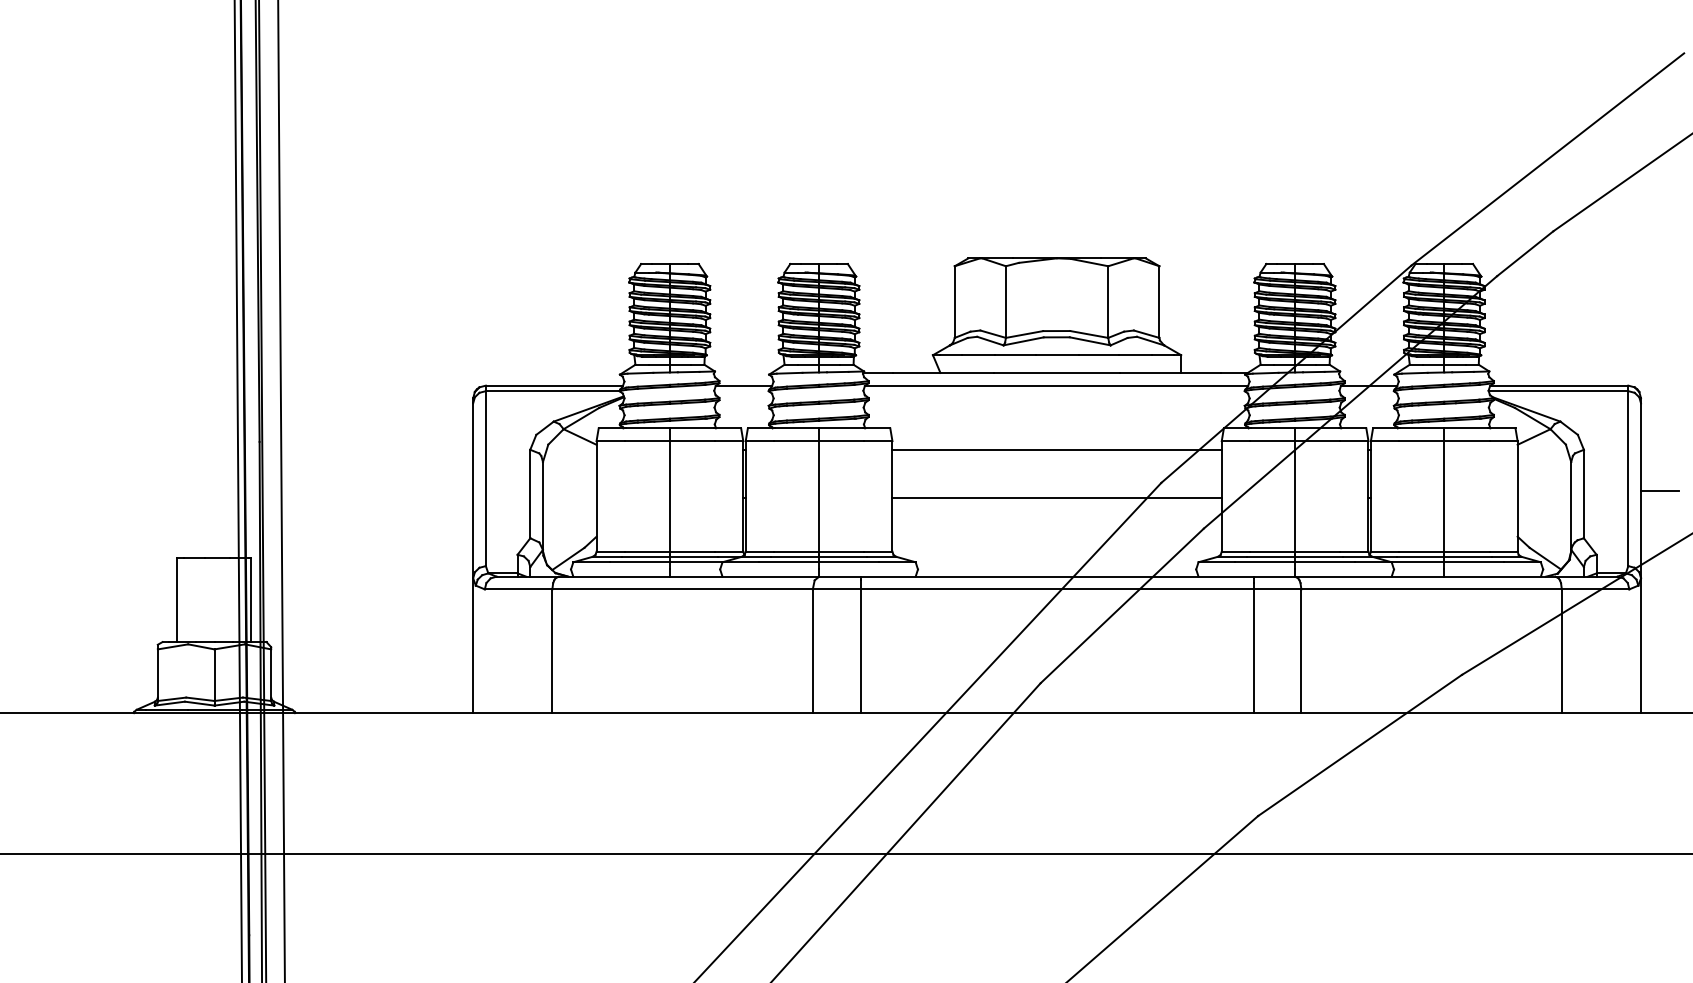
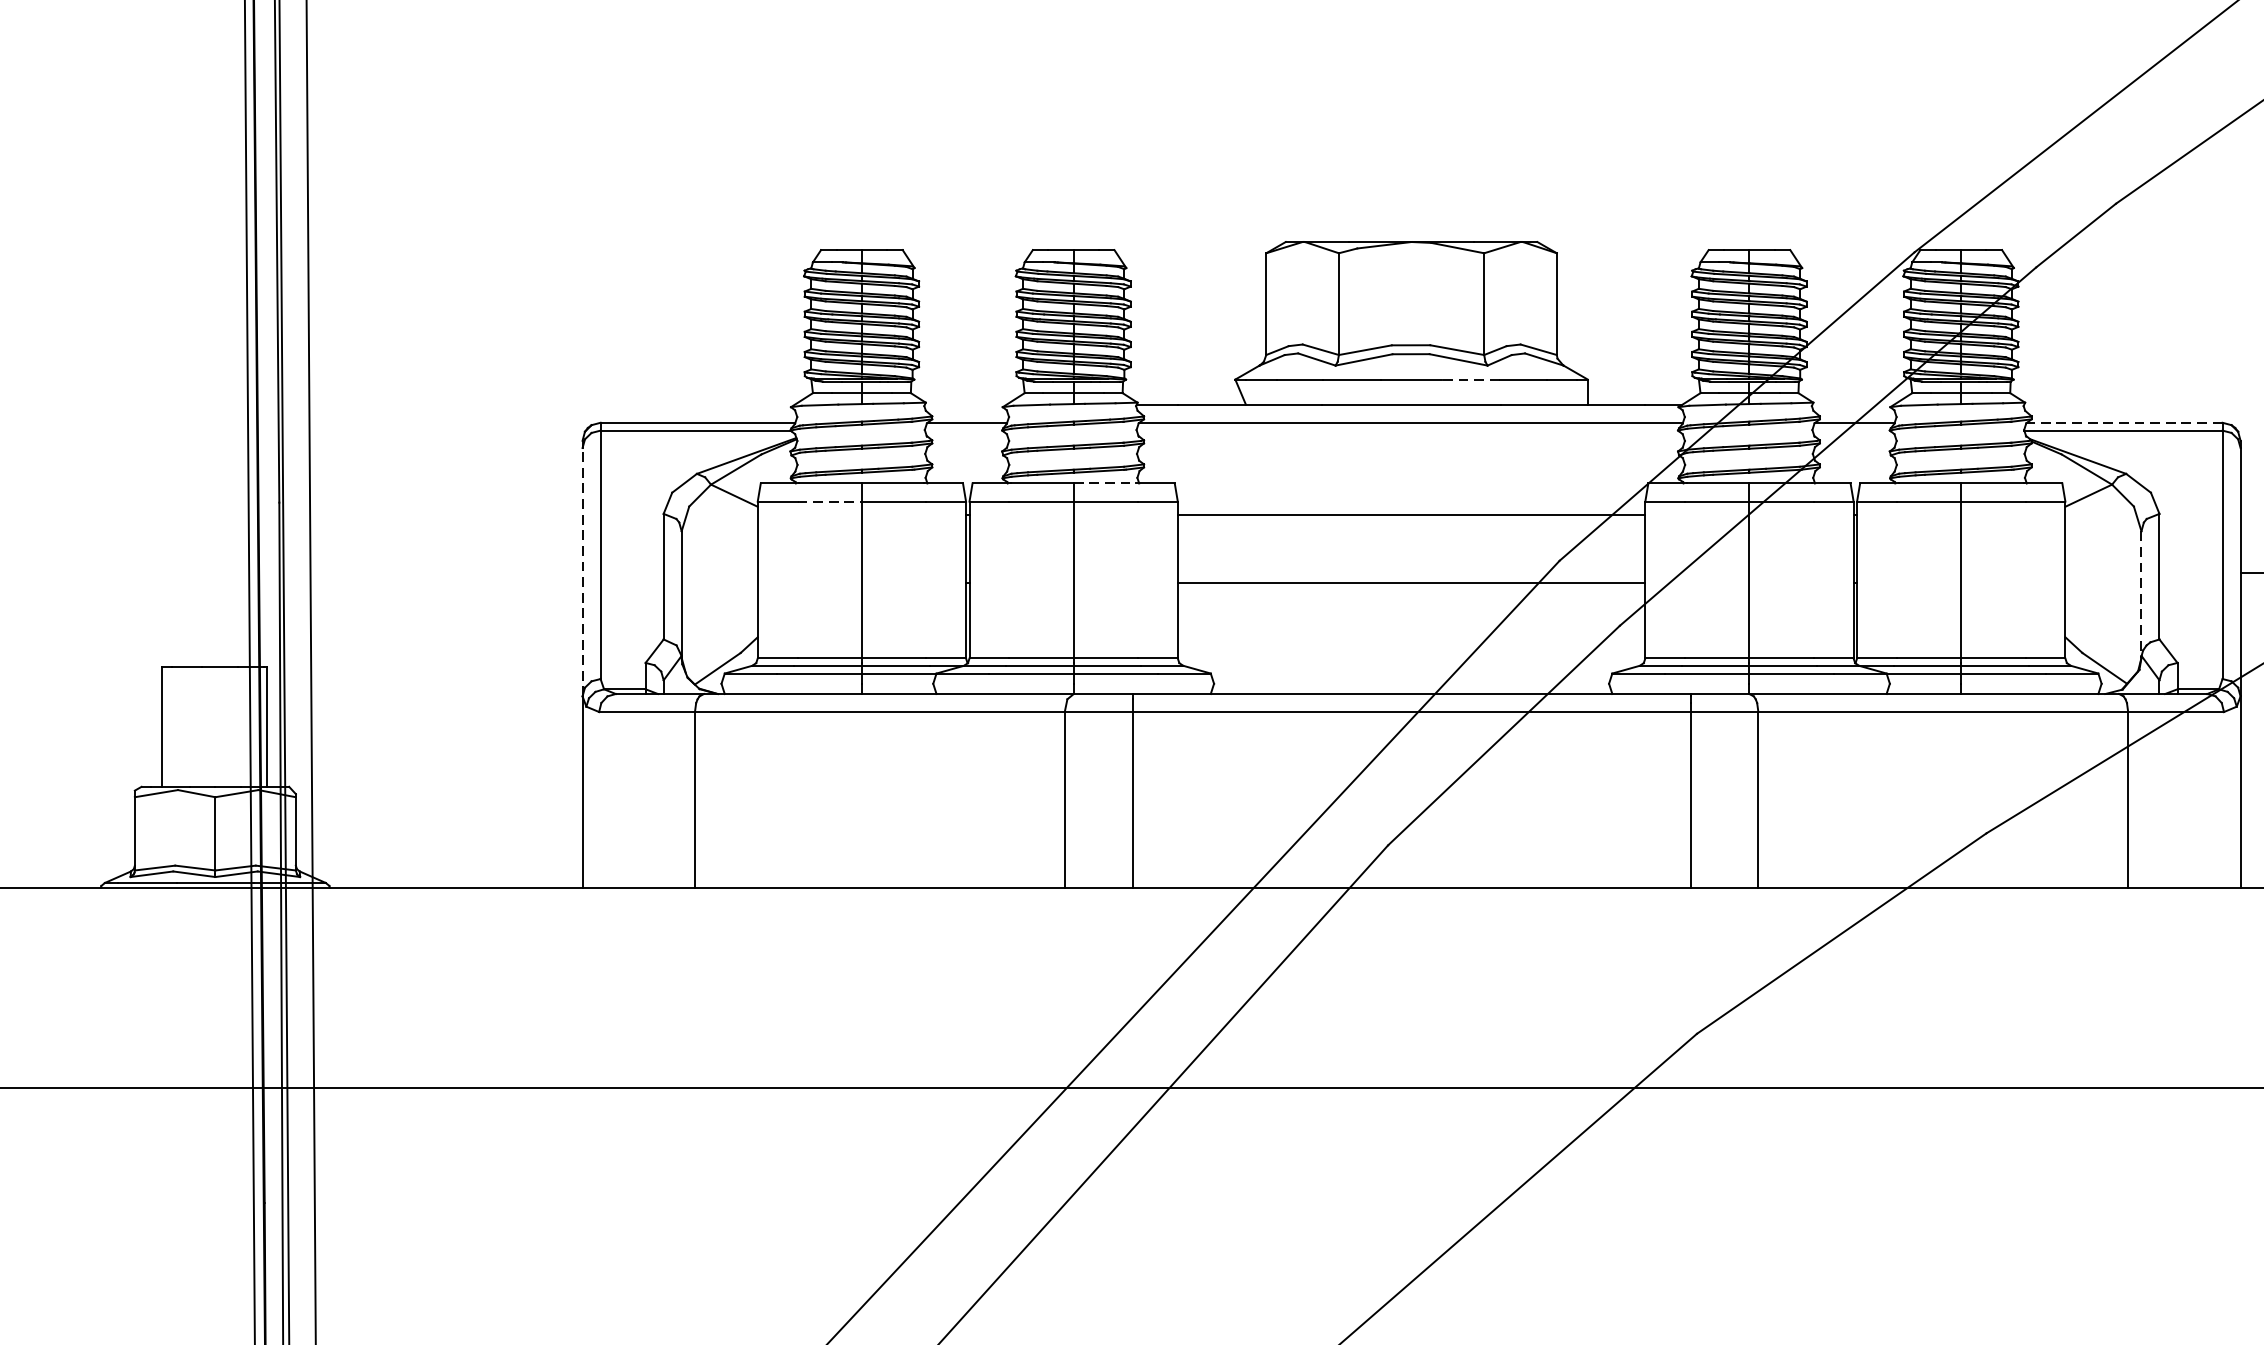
line: (1098, 355) -> (1470, 379), solid -> dashed
line: (1559, 385) -> (2124, 422), solid -> dashed
line: (841, 428) -> (1105, 483), solid -> dashed
line: (647, 441) -> (830, 502), solid -> dashed
line: (473, 490) -> (583, 571), solid -> dashed
line: (1571, 506) -> (2141, 594), solid -> dashed

